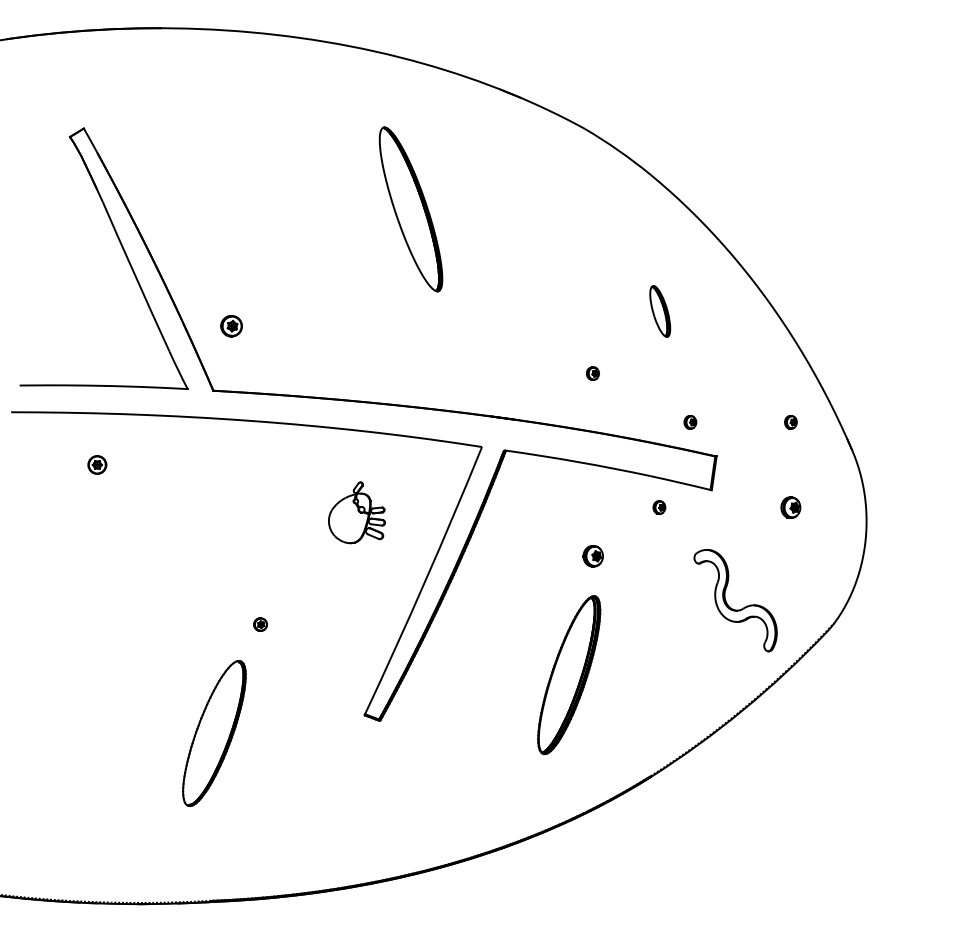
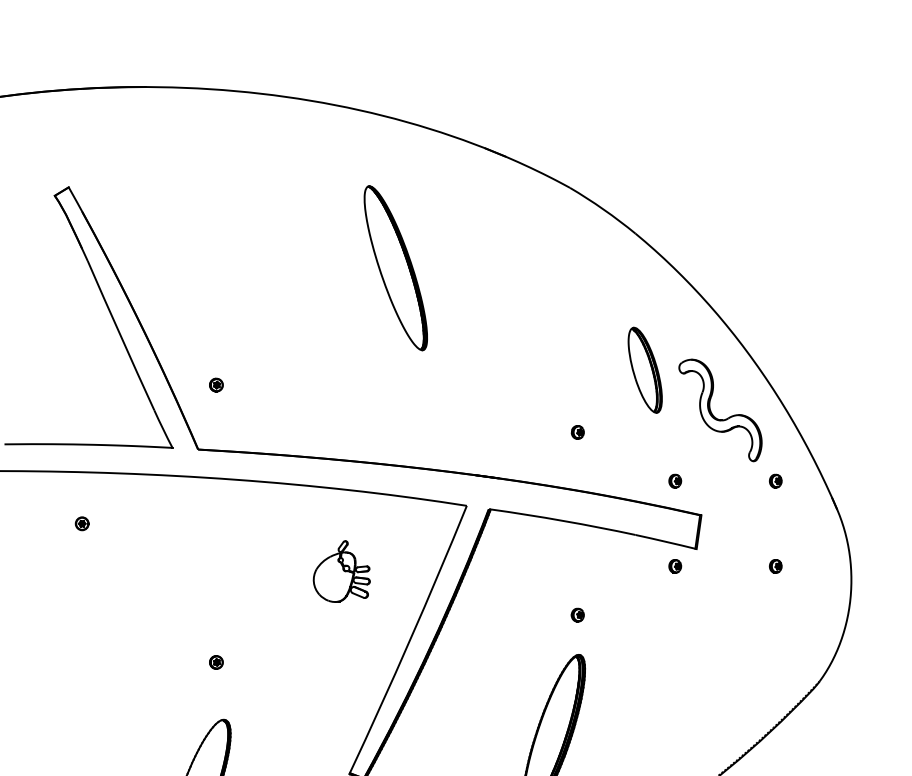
part: (659, 311) -> (644, 370), size x1.67
part: (231, 326) -> (216, 385), size x0.62
part: (97, 464) -> (82, 523), size x0.71
part: (659, 507) -> (675, 566), moved
part: (790, 507) -> (775, 566), size x0.62
part: (592, 556) -> (577, 615), size x0.62
part: (729, 605) -> (714, 415), moved
part: (260, 624) -> (216, 662), moved

